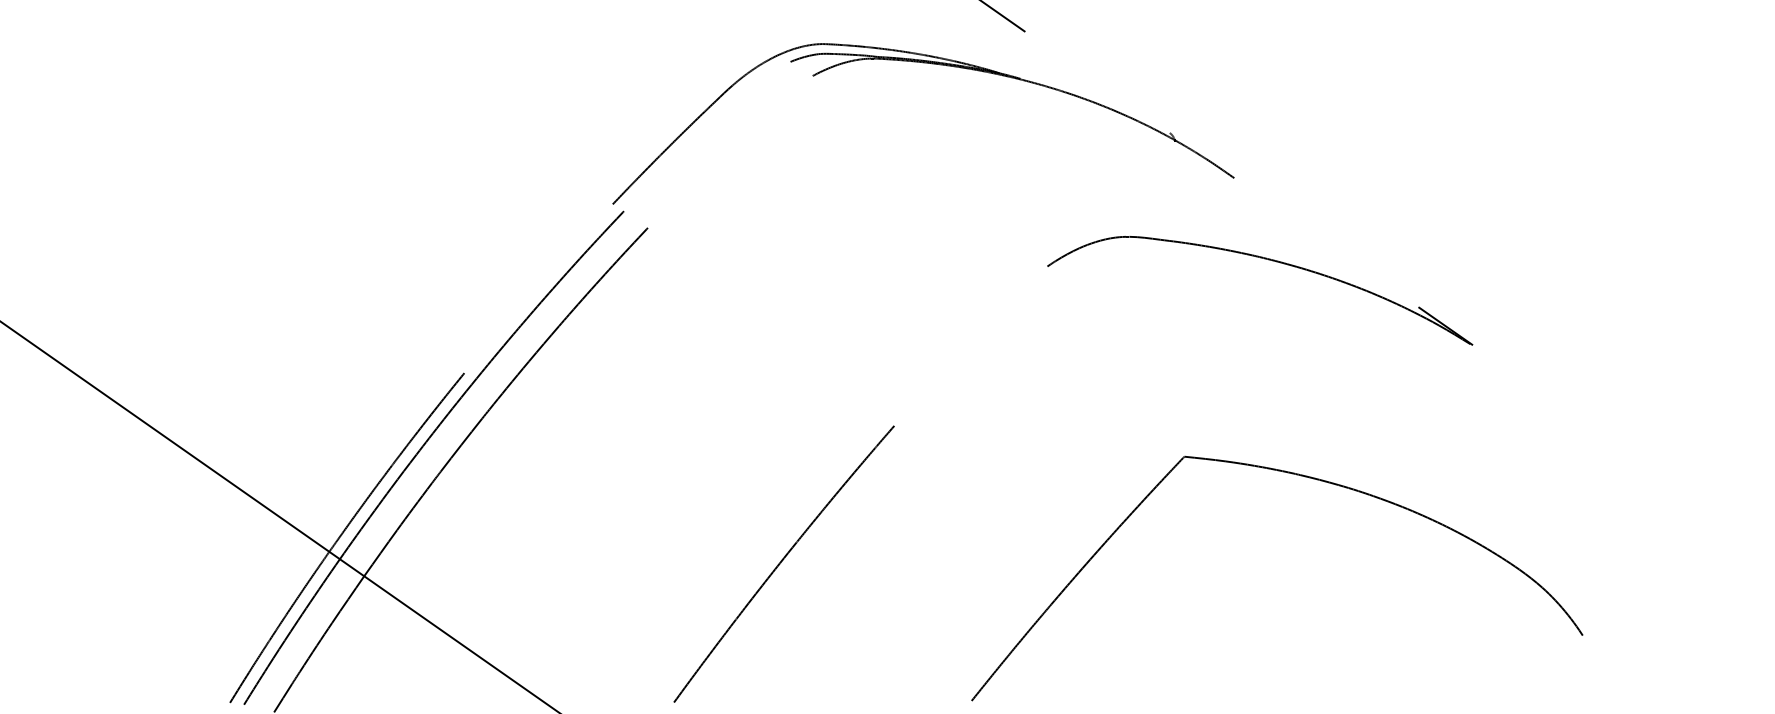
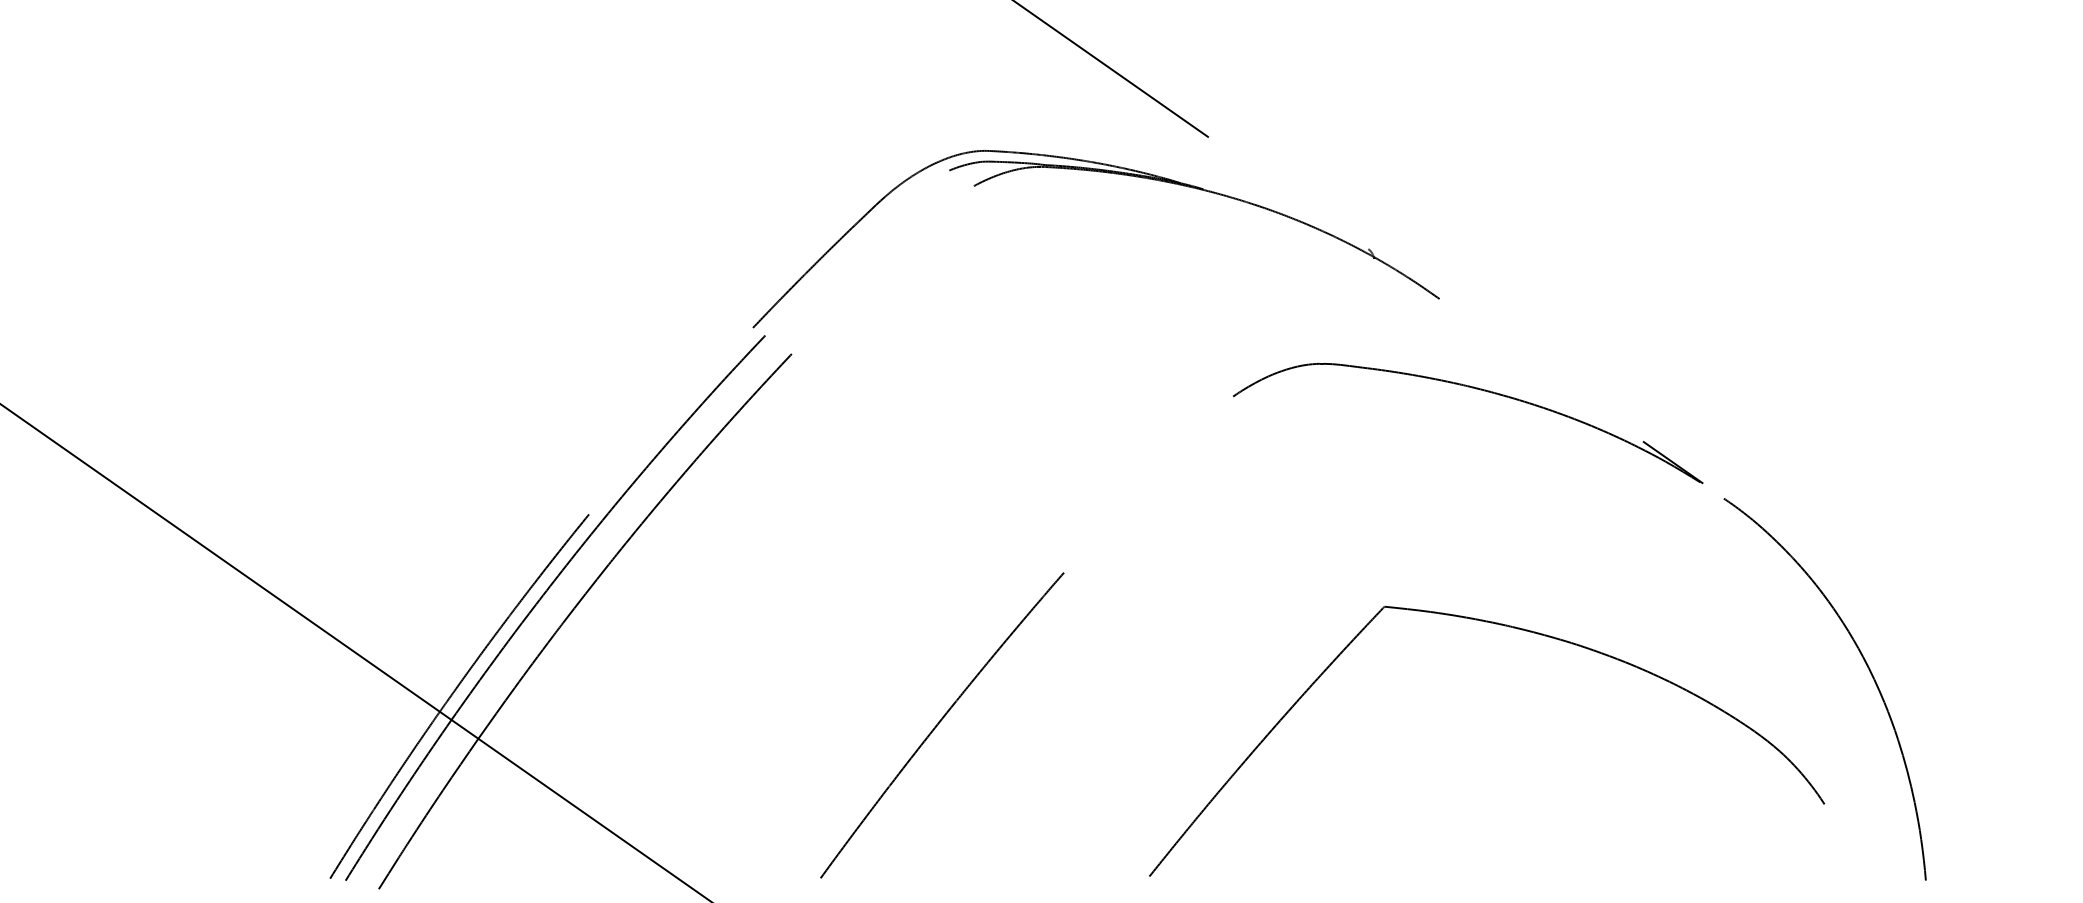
curve: (1618, 507) -> (1864, 662), added

